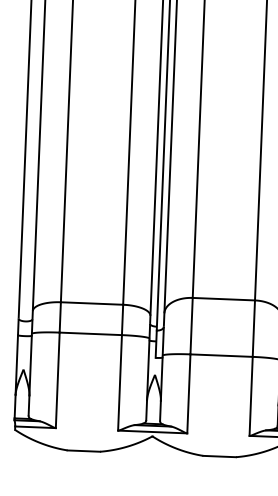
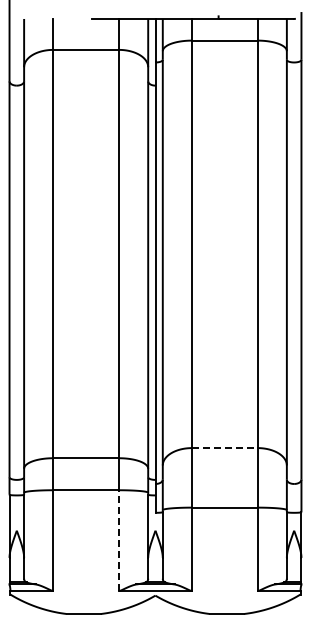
line: (223, 299) -> (224, 448), solid -> dashed
line: (120, 382) -> (119, 540), solid -> dashed

